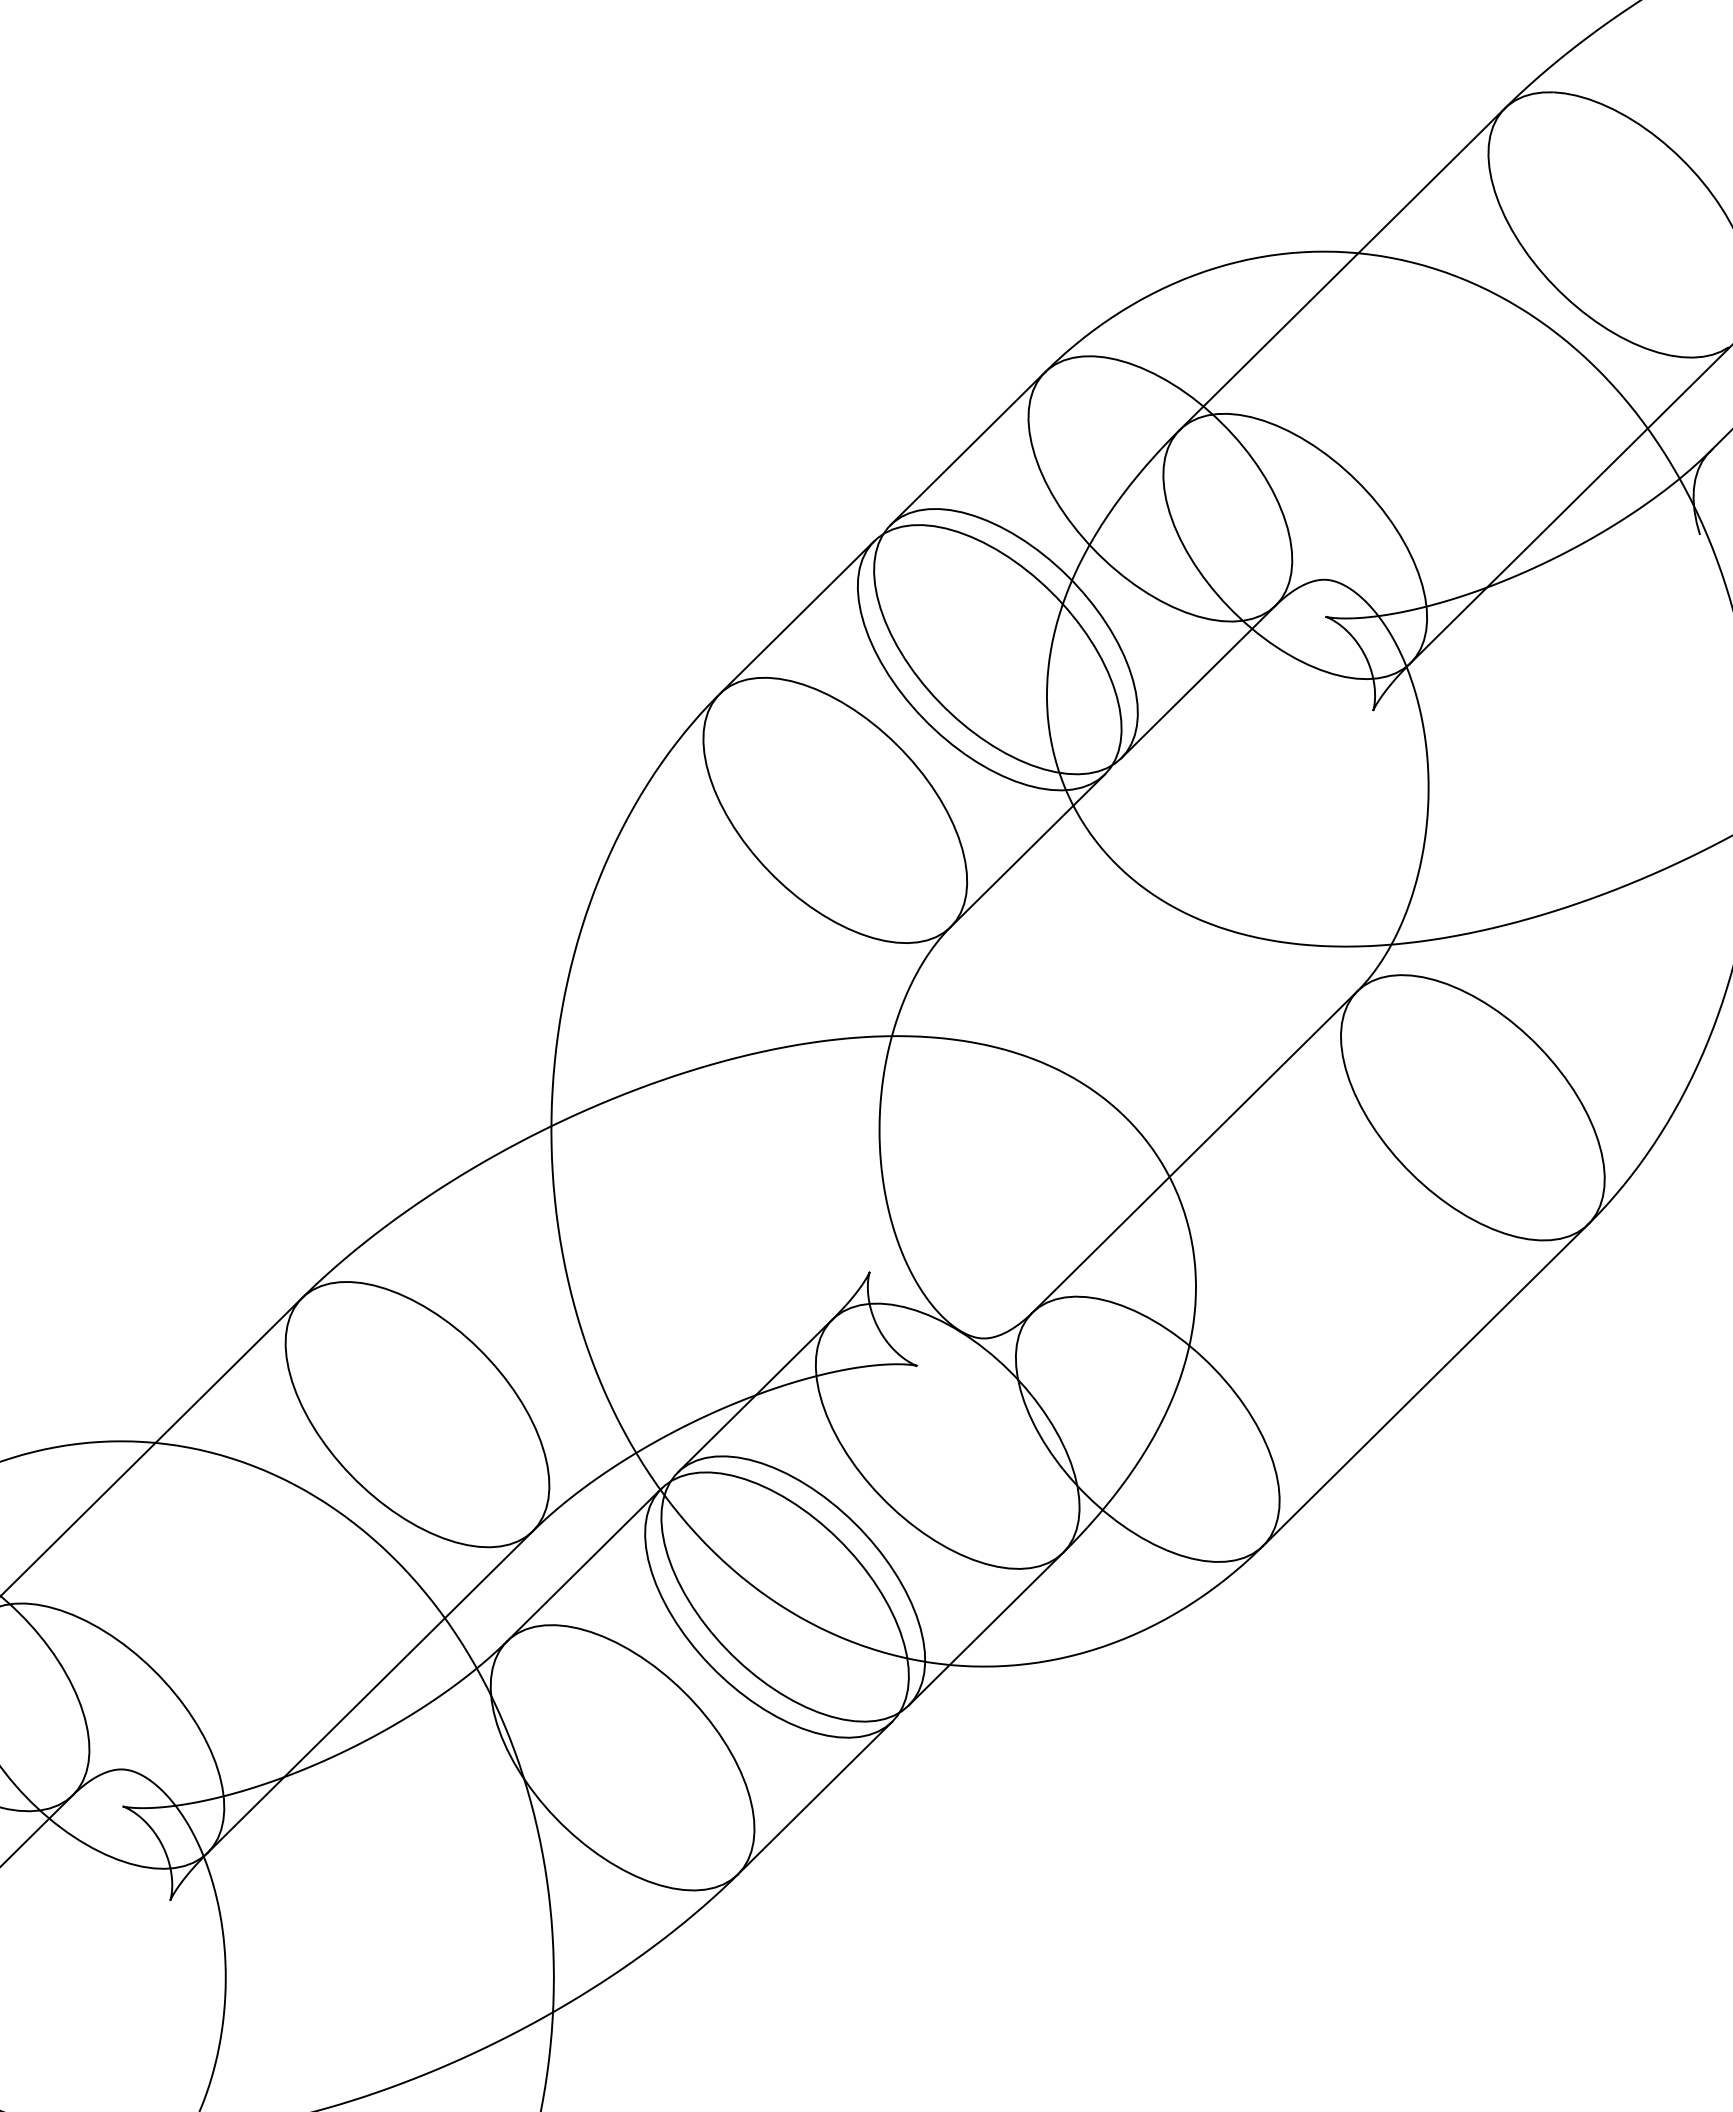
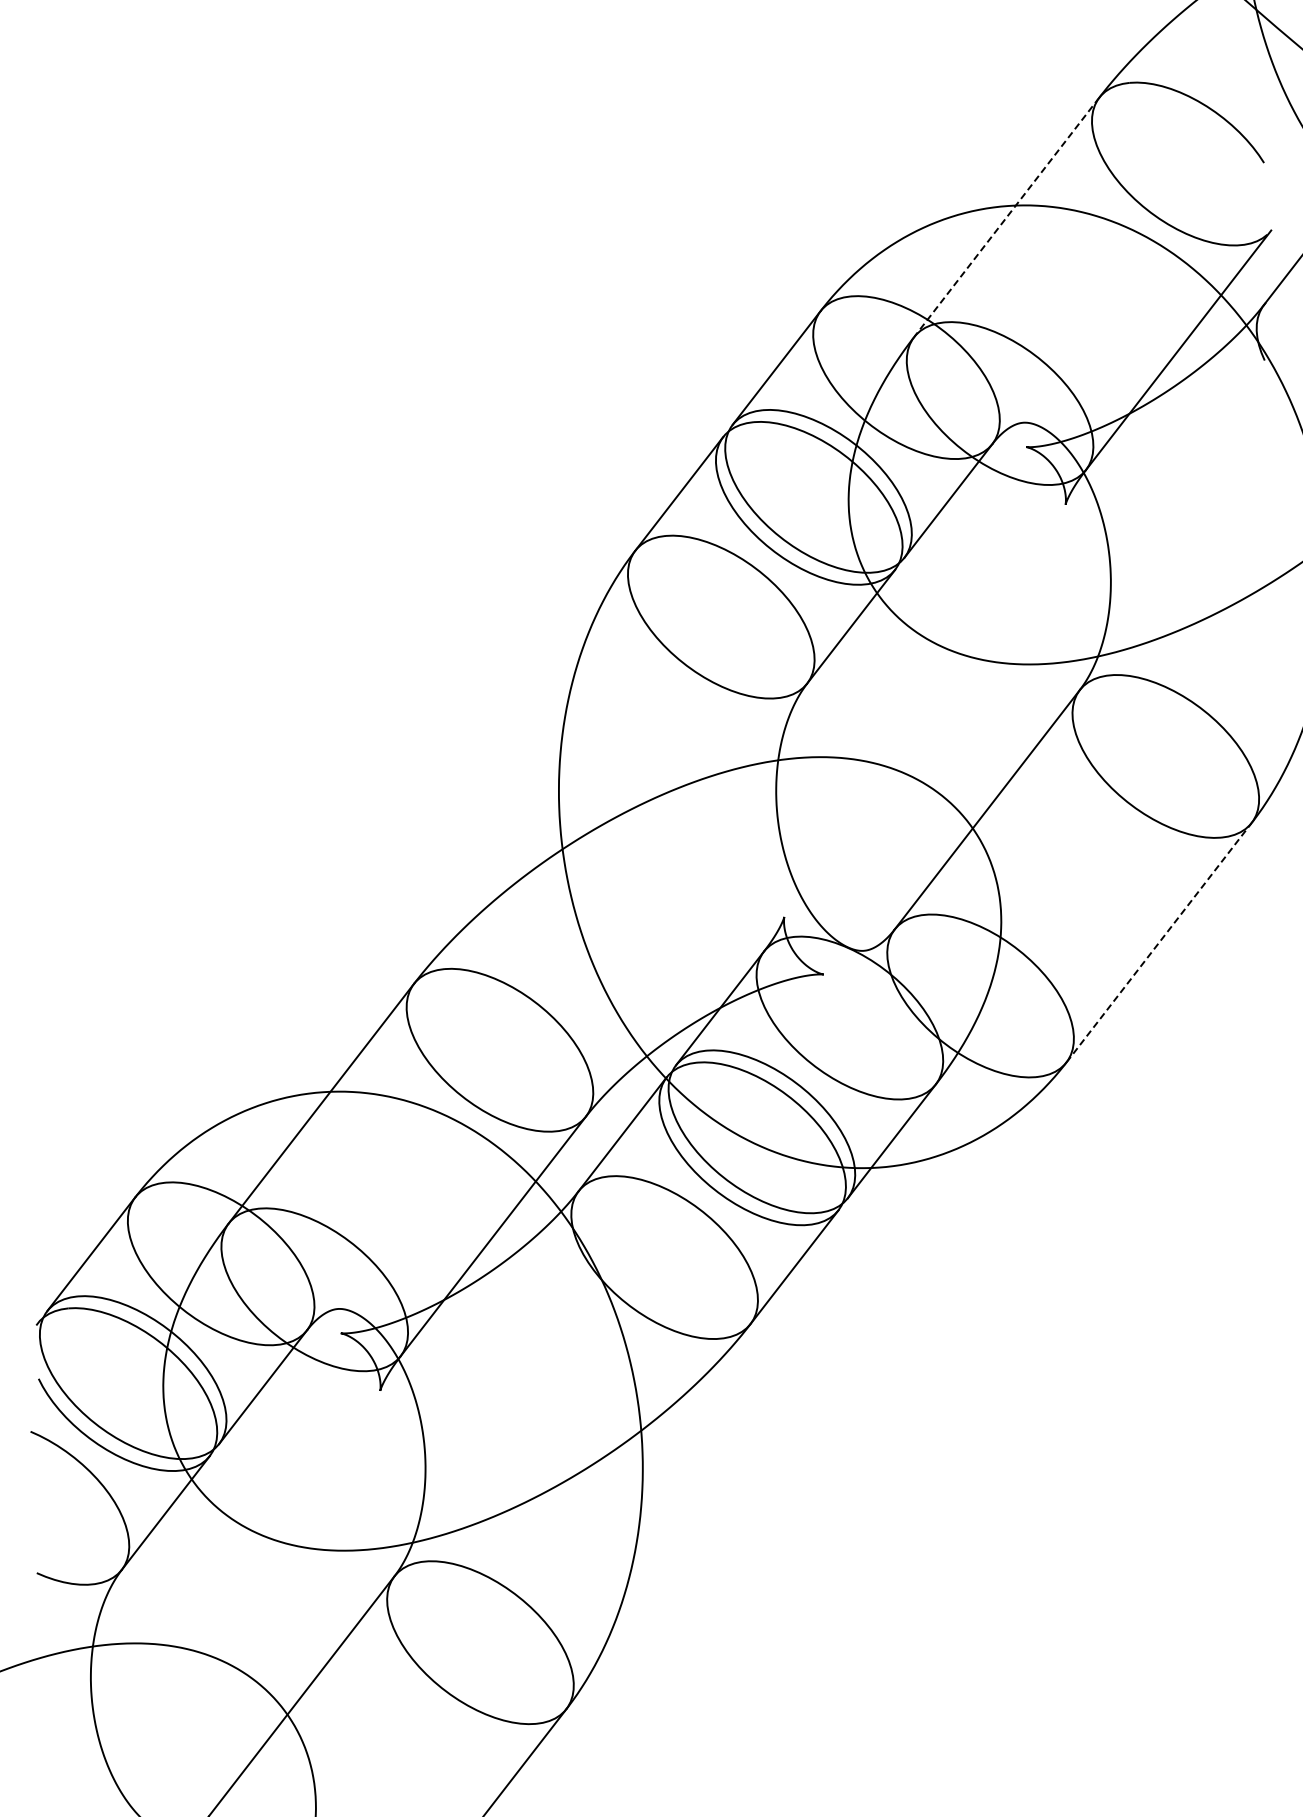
line: (1342, 269) -> (1006, 217), solid -> dashed
line: (1426, 1385) -> (1159, 942), solid -> dashed

